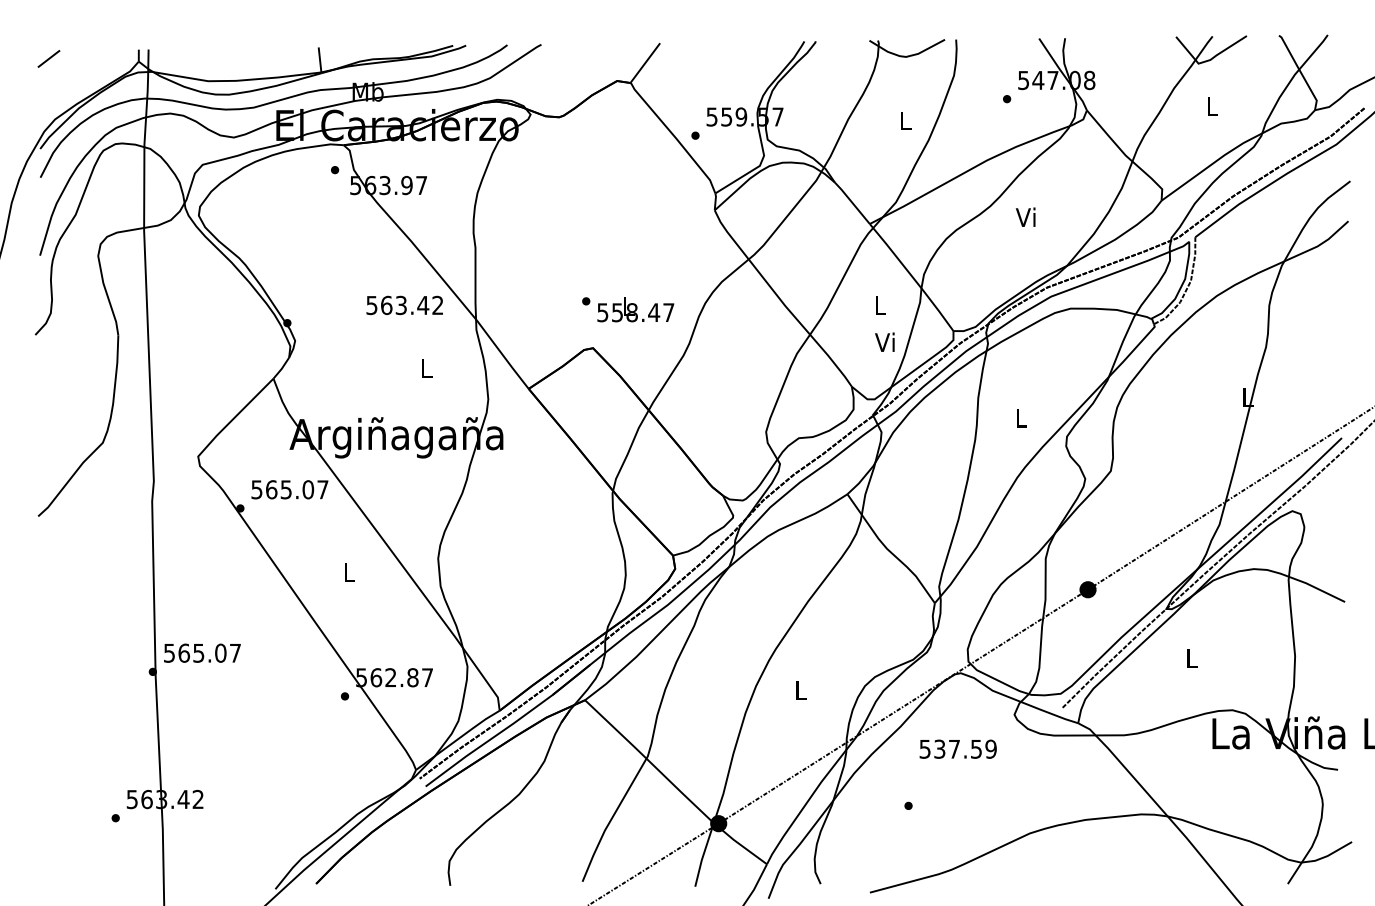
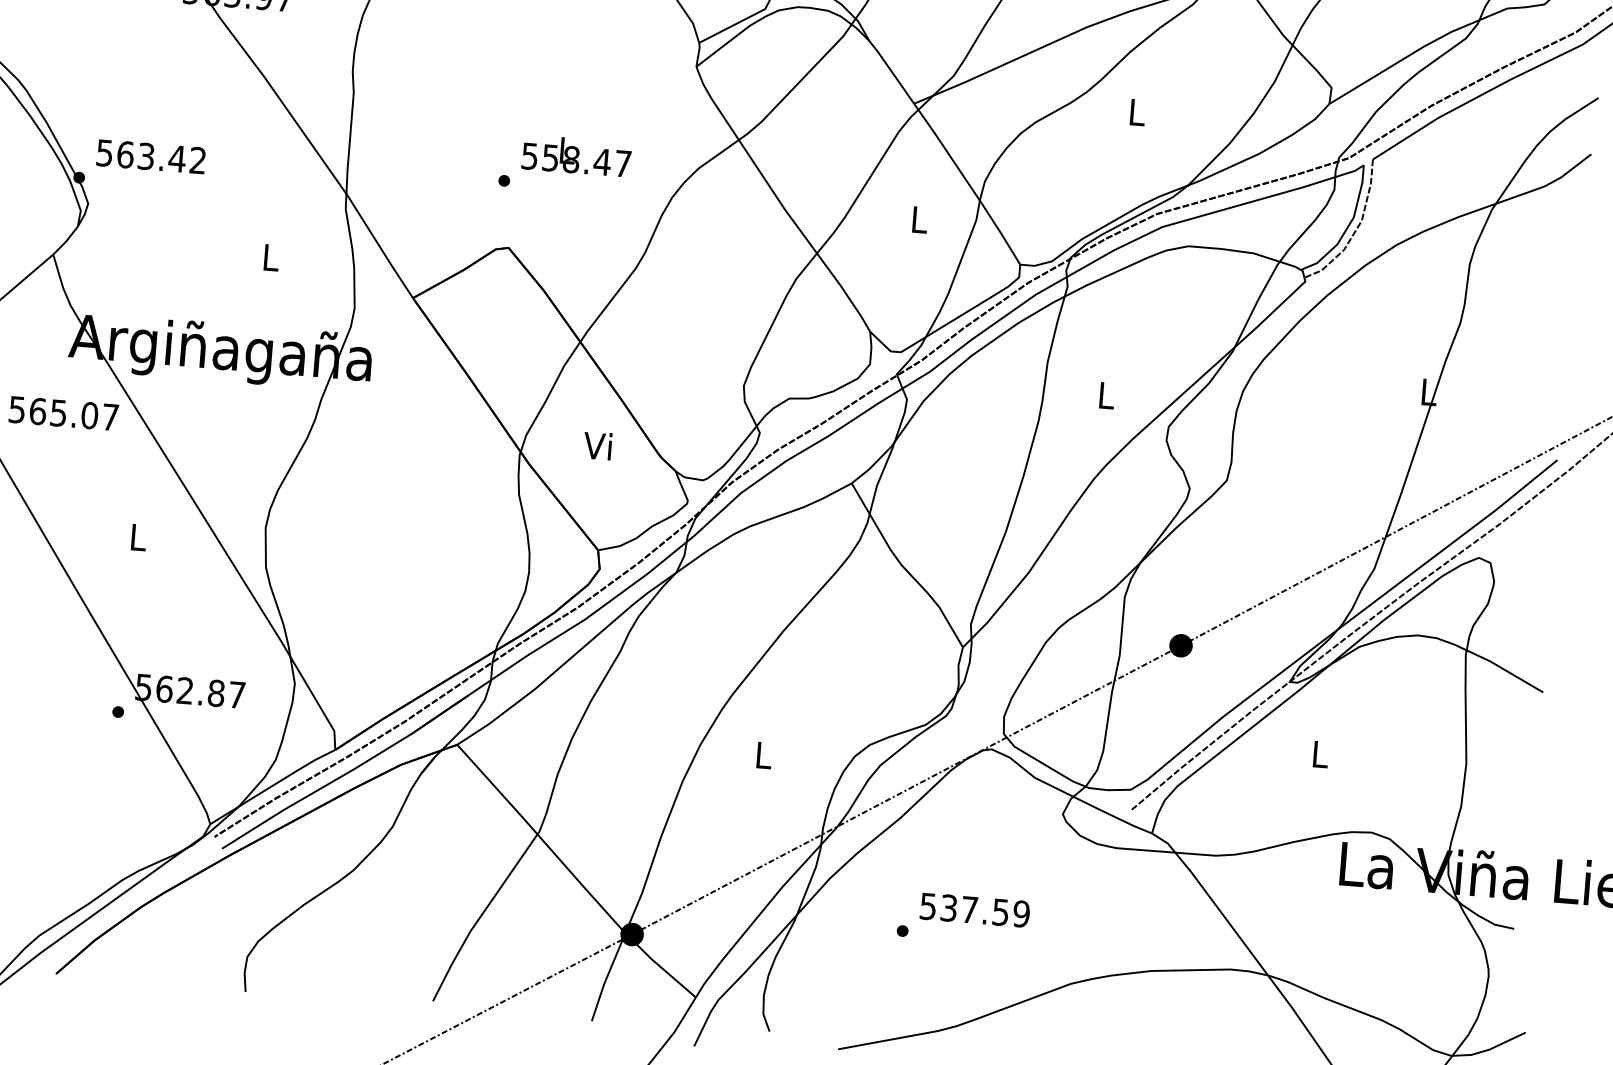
text: (1025, 216) -> (1135, 110), Vi -> L
text: (404, 305) -> (150, 156), moved
text: (635, 309) -> (576, 155), moved
text: (884, 341) -> (597, 444), moved
text: (957, 748) -> (974, 909), moved

